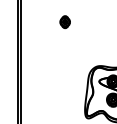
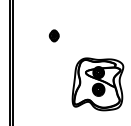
part: (64, 21) -> (53, 35), moved

